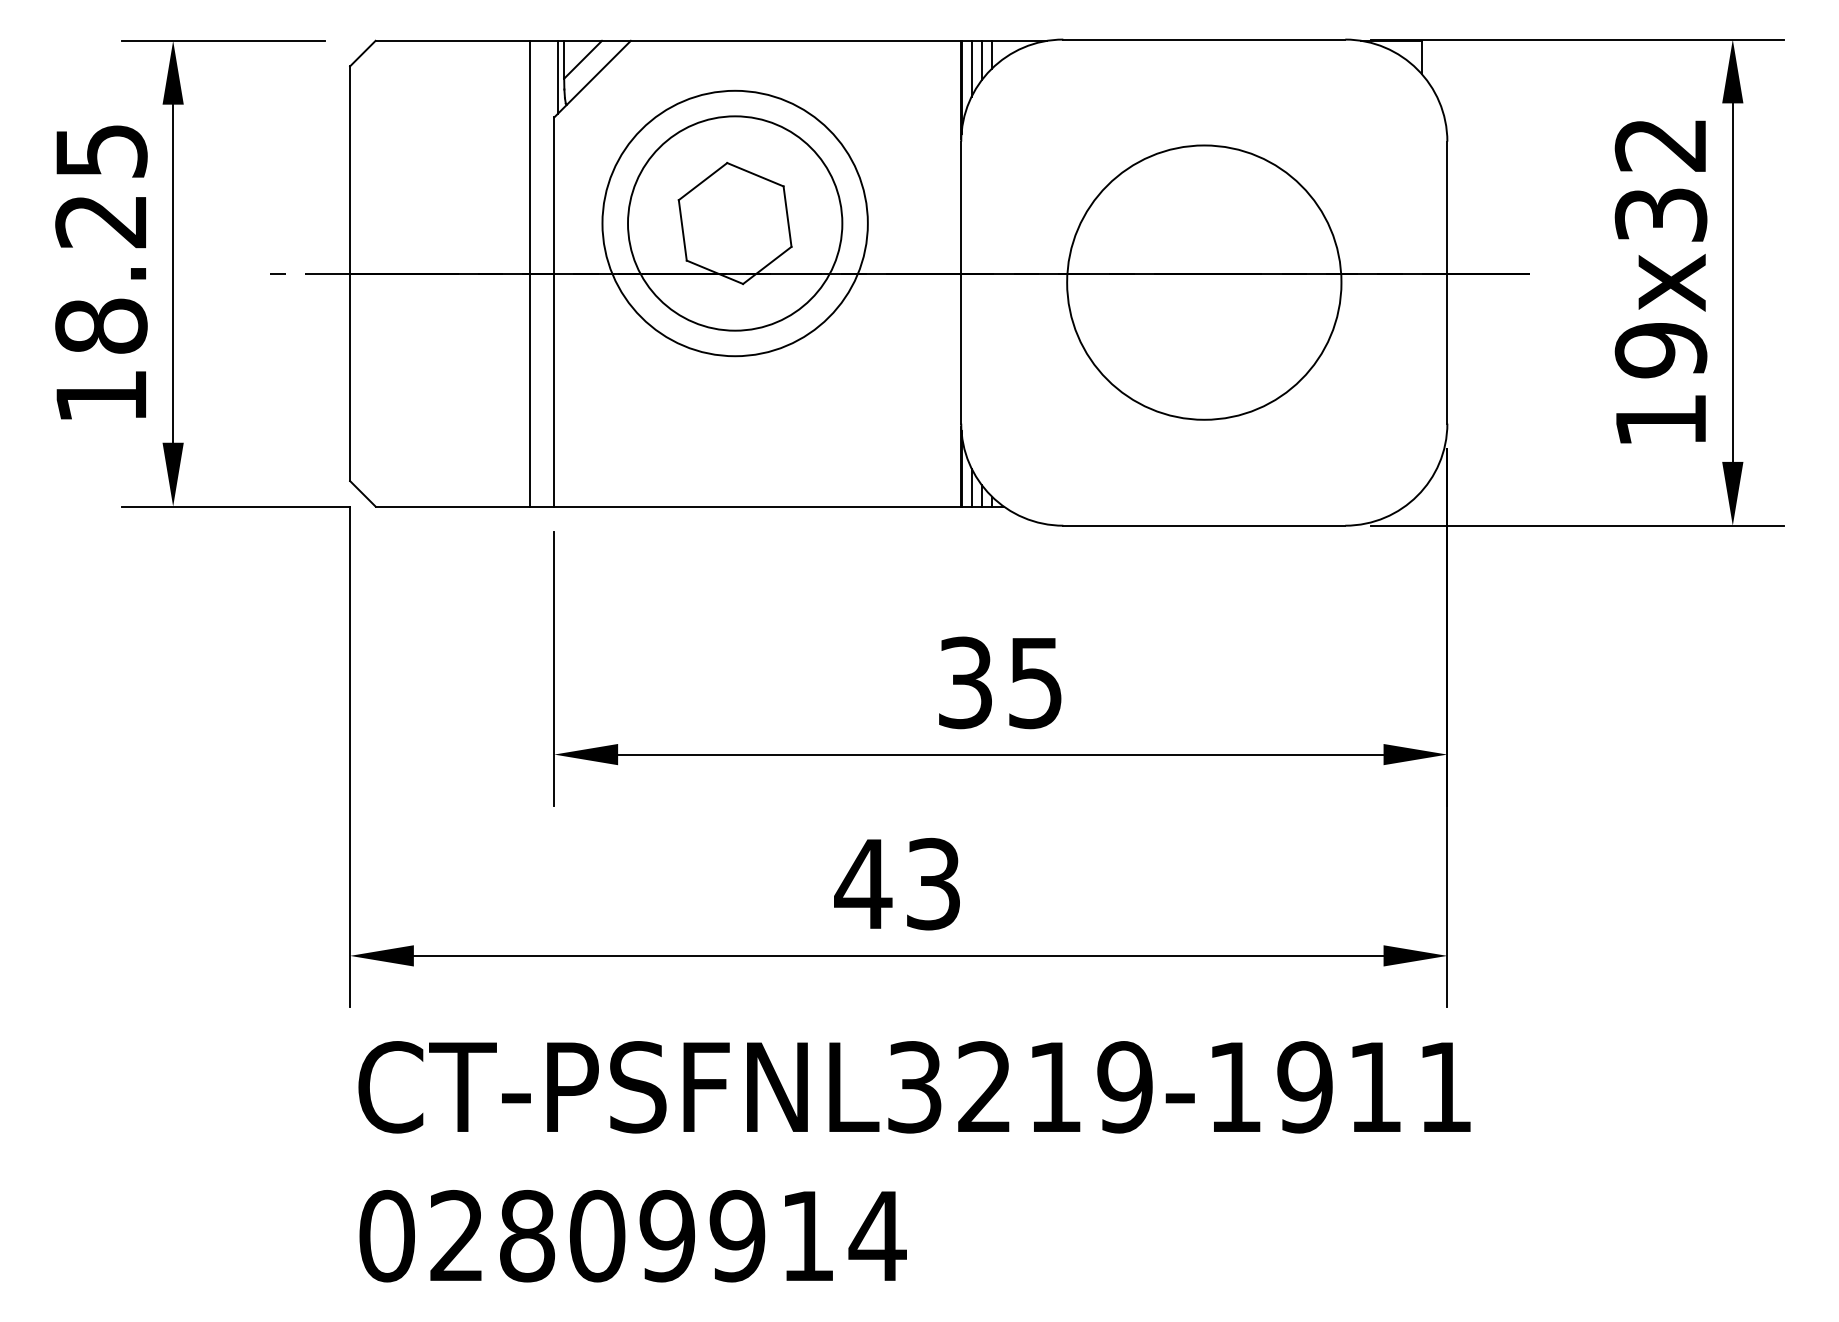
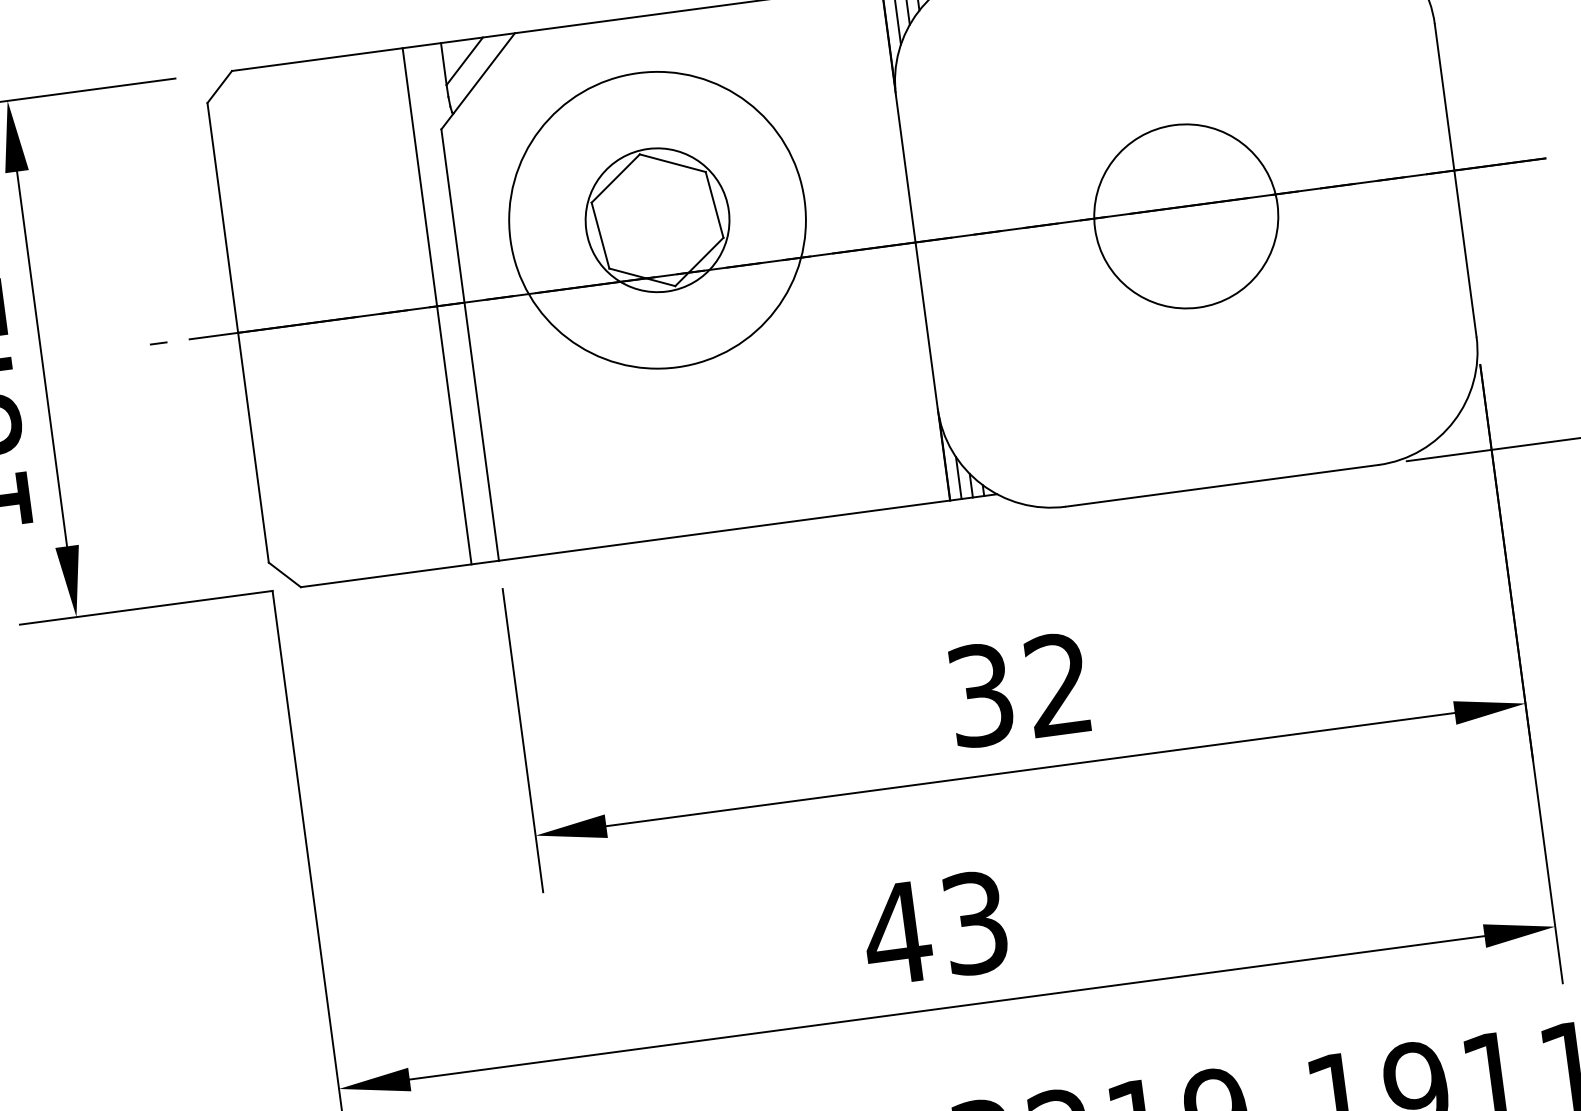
line: (558, 76) -> (439, 83), removed
circle: (735, 223) -> (657, 220), size x0.6
circle: (1204, 282) -> (1186, 216), size x0.6
text: (1035, 682) -> (1058, 684), 35 -> 32

